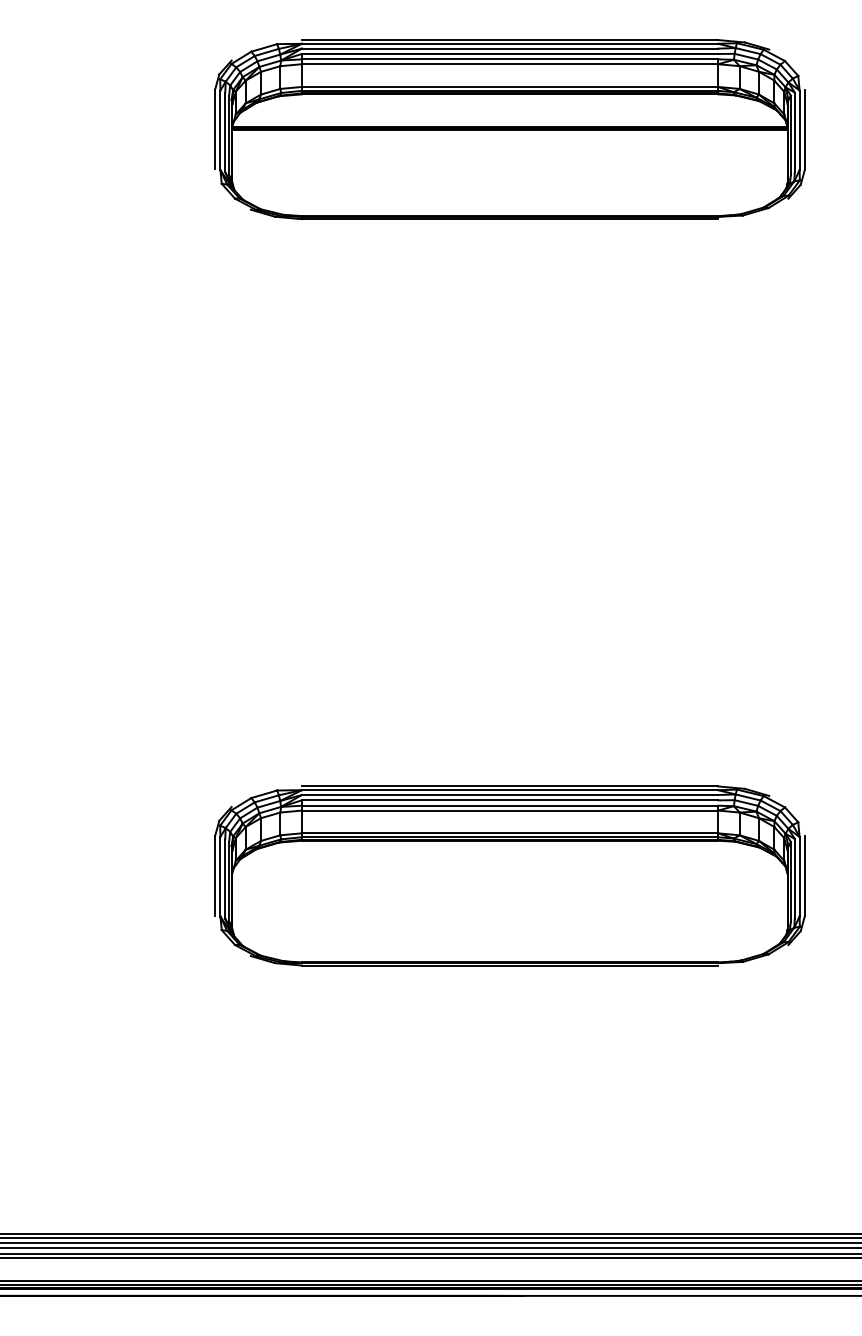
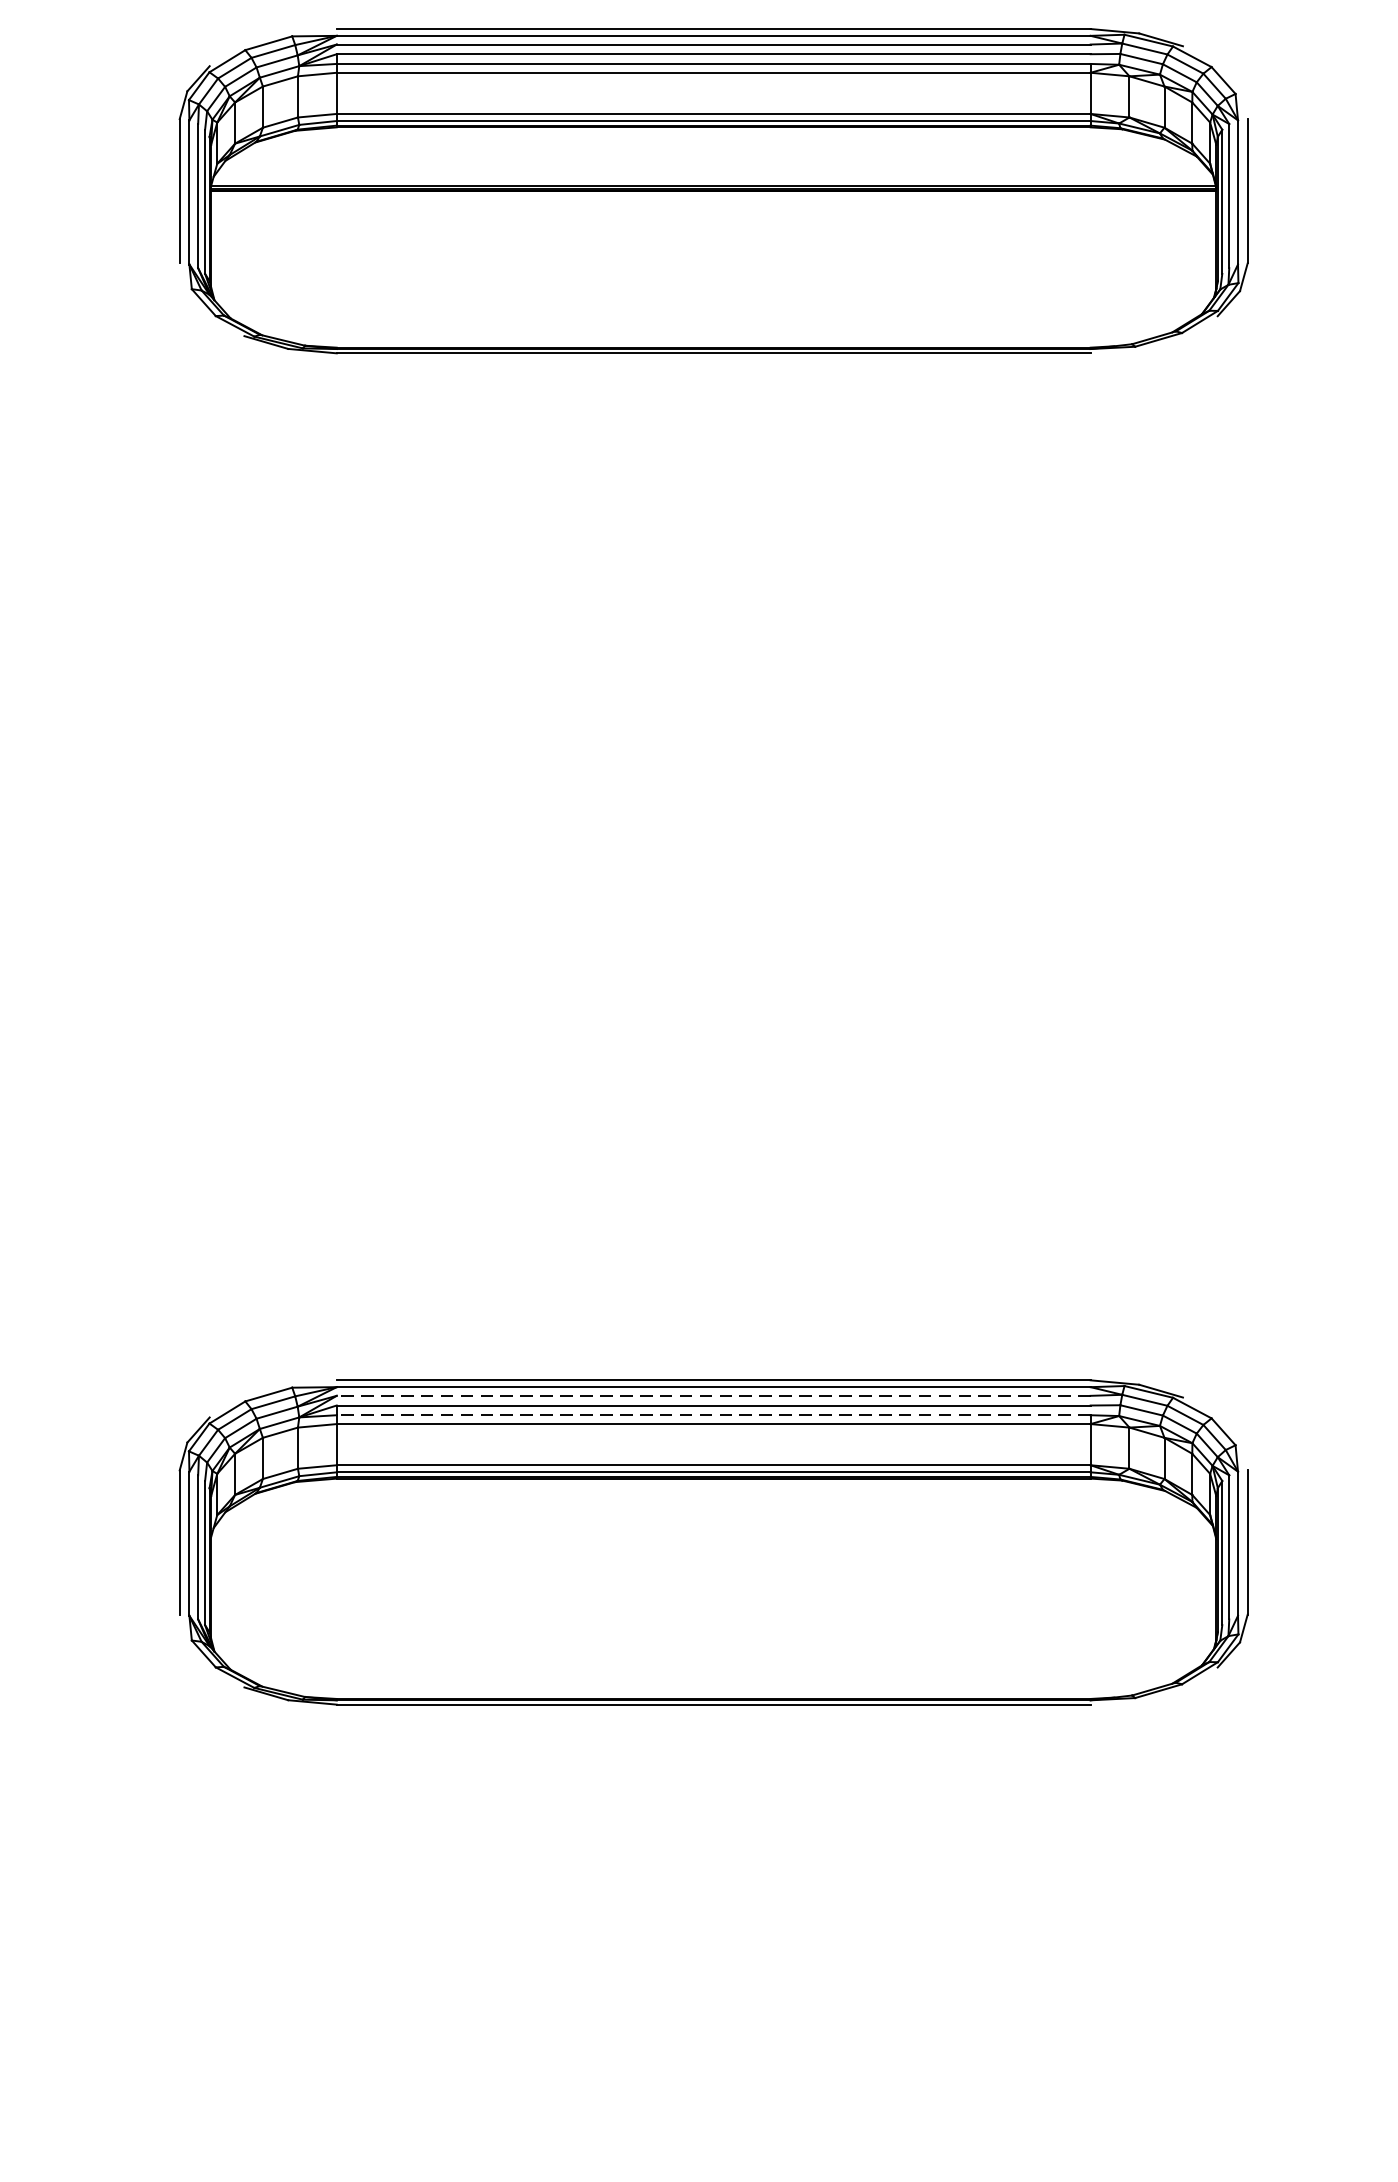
line: (509, 795) -> (712, 1396), solid -> dashed
line: (509, 805) -> (712, 1414), solid -> dashed

